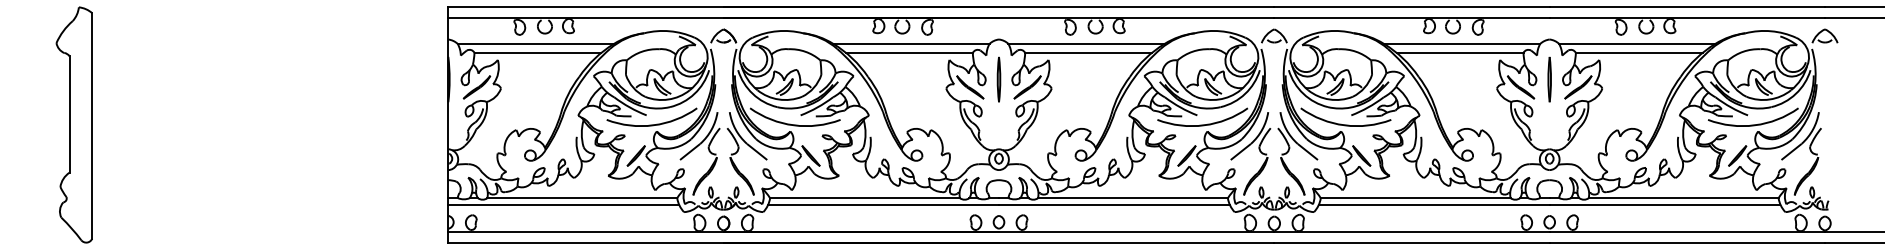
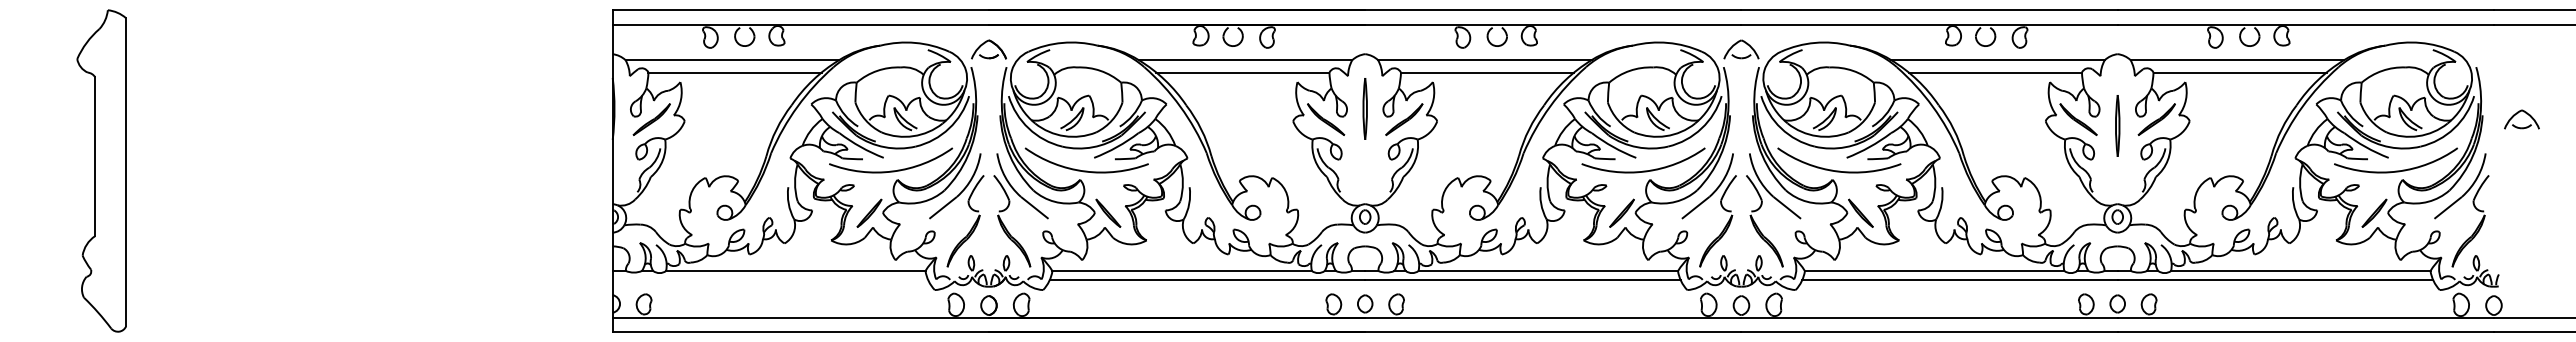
part: (1821, 32) -> (2517, 114), moved
part: (1549, 79) -> (2117, 125), moved
line: (563, 205) -> (770, 280), removed

